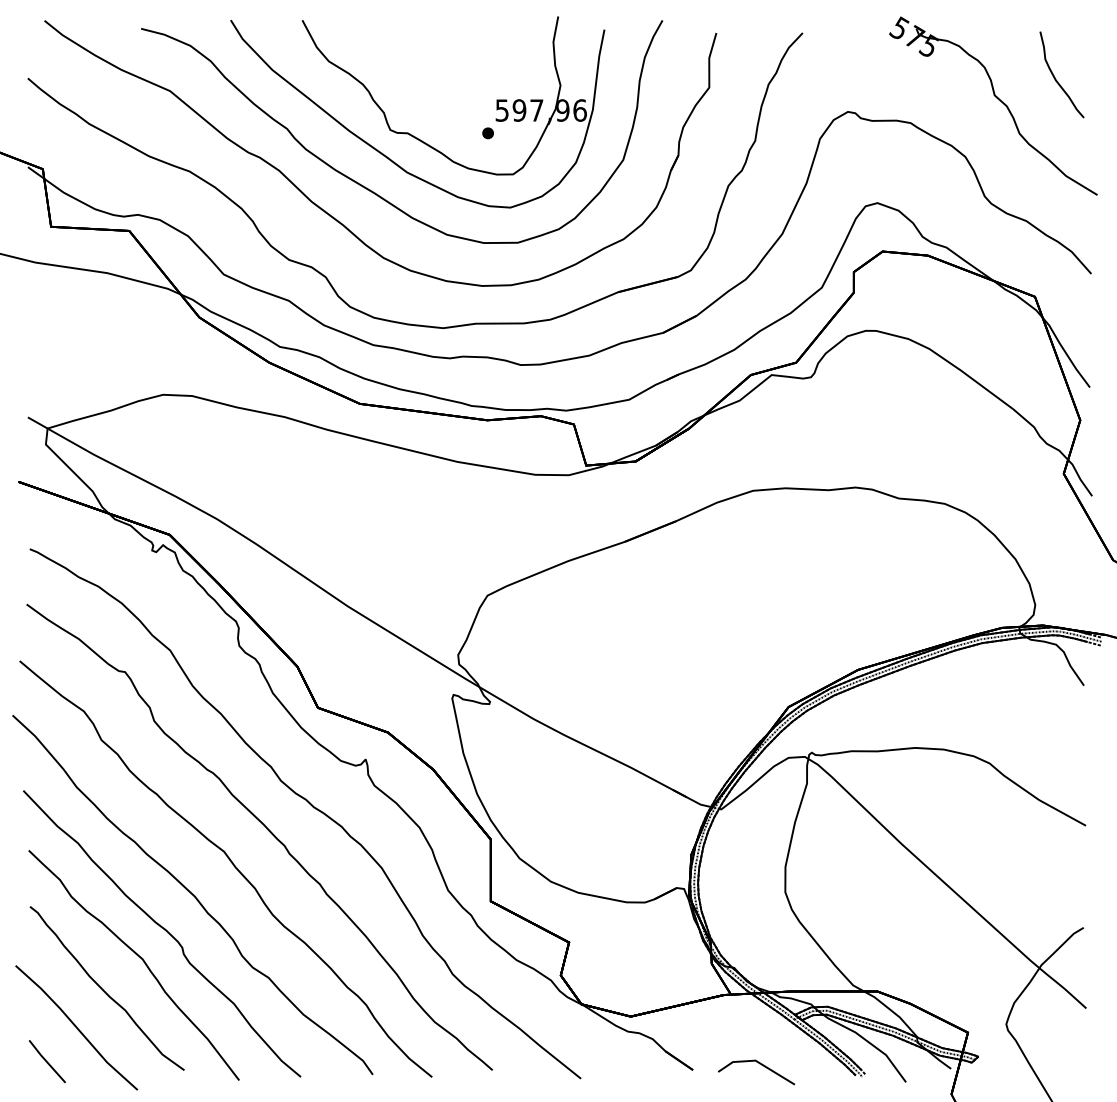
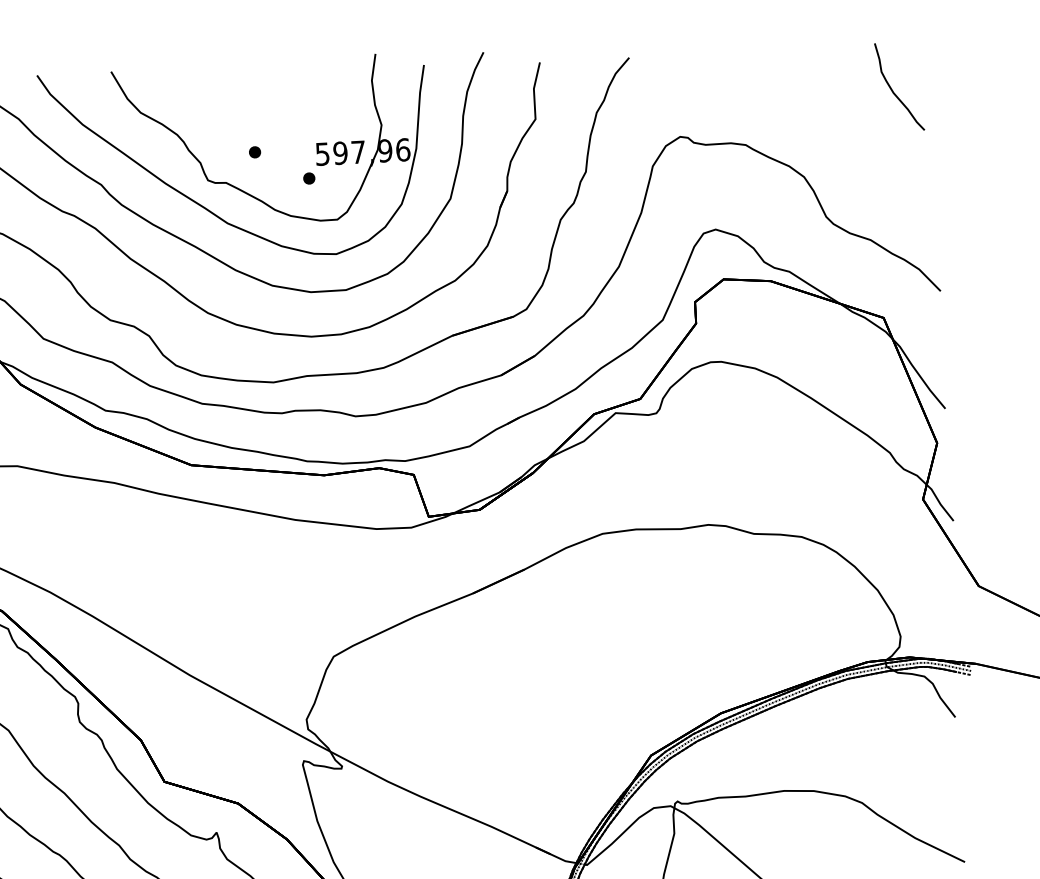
part: (998, 100) -> (835, 116), removed
part: (436, 105) -> (254, 152), added

